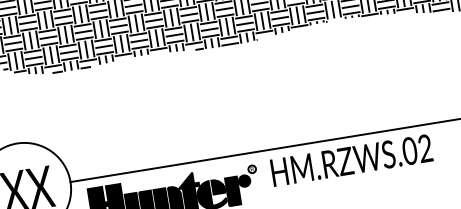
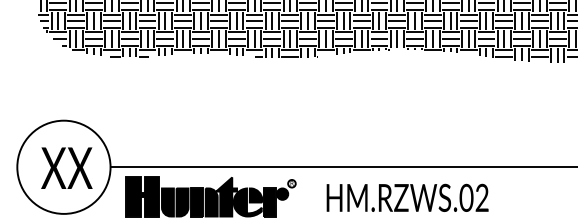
text: (351, 160) -> (407, 197), moved

